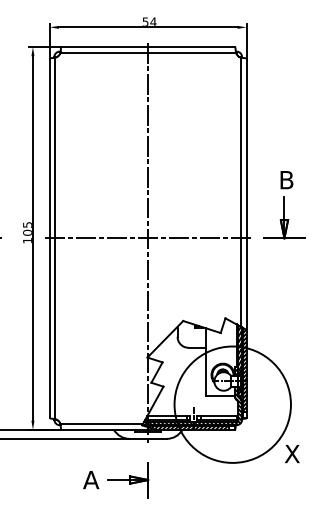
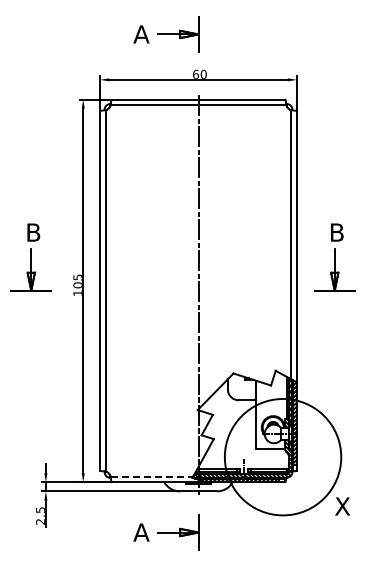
text: (149, 21) -> (199, 73), 54 -> 60
line: (147, 238) -> (197, 290), removed
line: (102, 424) -> (152, 476), solid -> dashed

